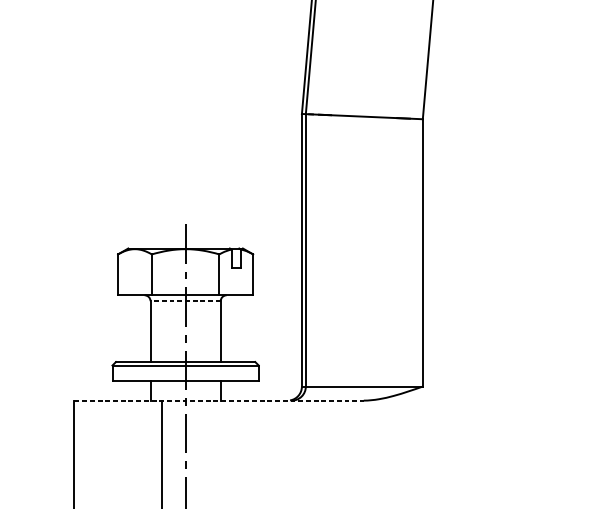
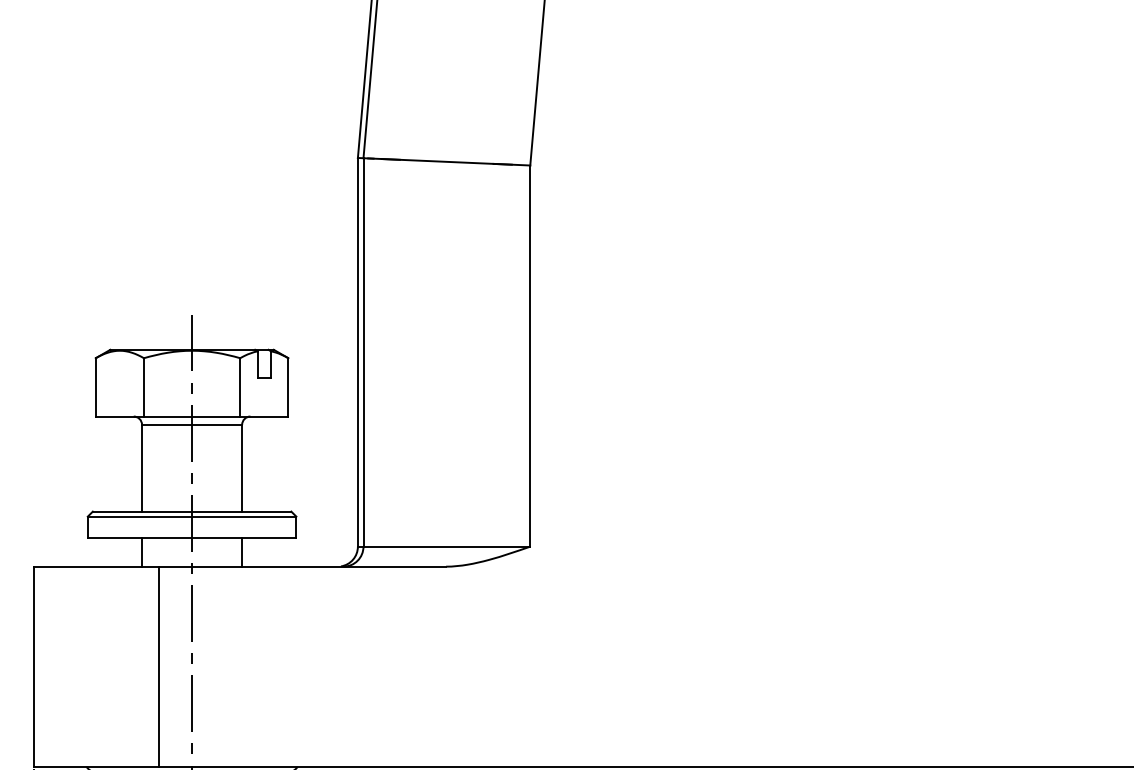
line: (185, 300) -> (191, 424), dashed -> solid
line: (219, 400) -> (240, 566), dashed -> solid

